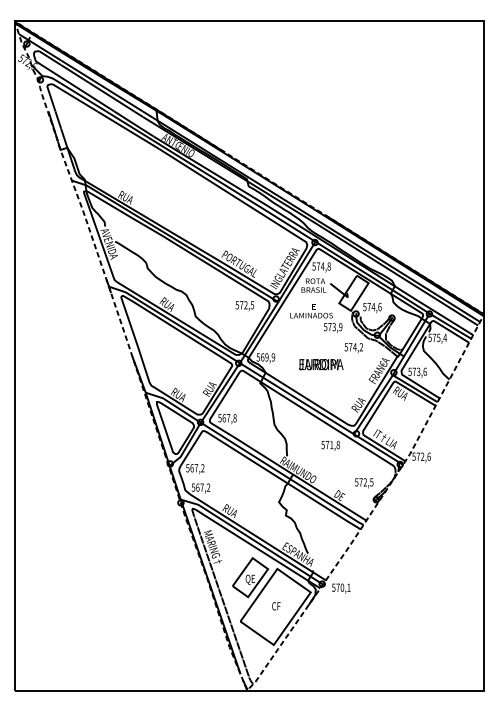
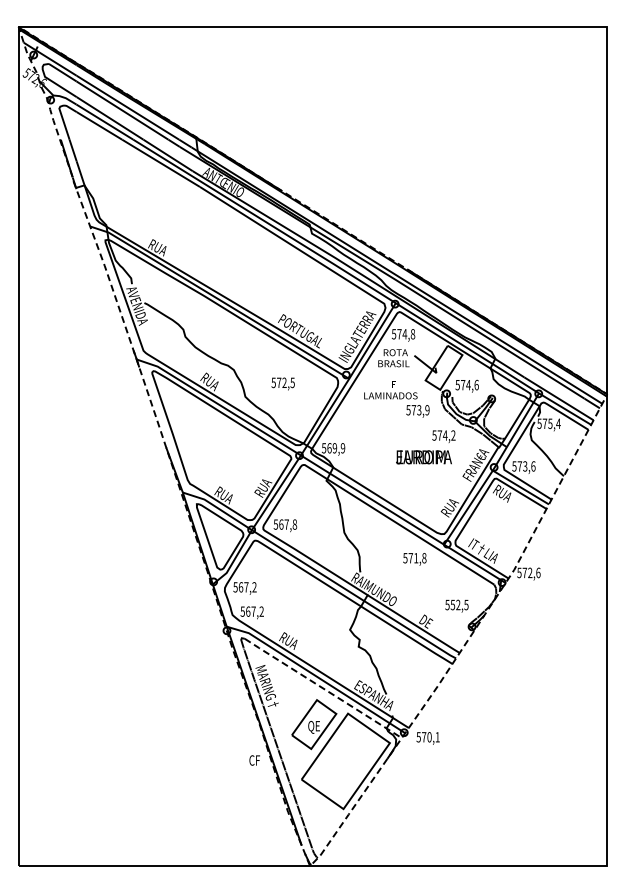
text: (244, 305) -> (282, 383), moved
text: (320, 364) -> (423, 457), moved
text: (360, 482) -> (452, 605), 572,5 -> 552,5
line: (257, 548) -> (322, 687), solid -> dashed
text: (276, 606) -> (254, 760), moved

